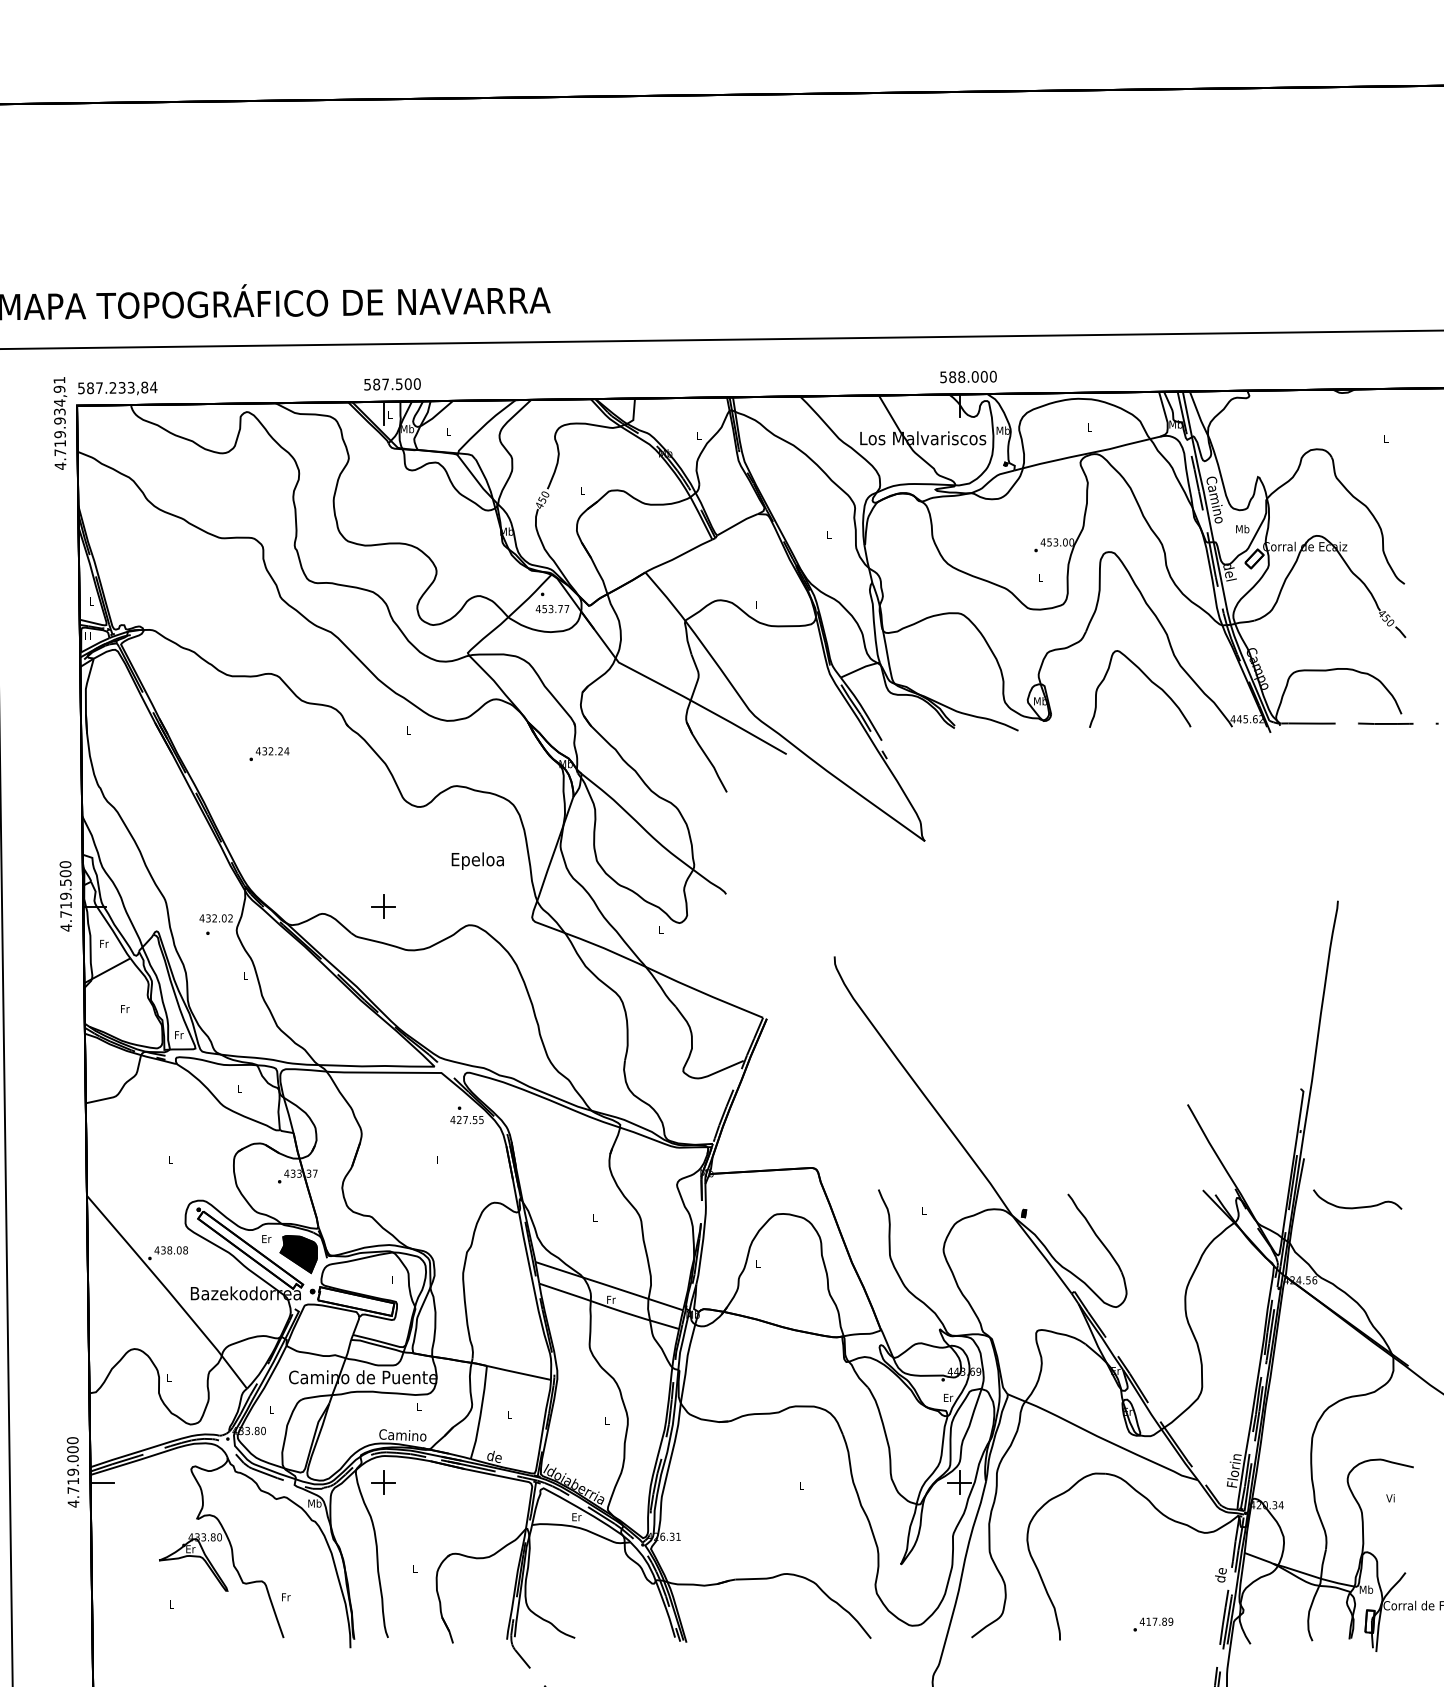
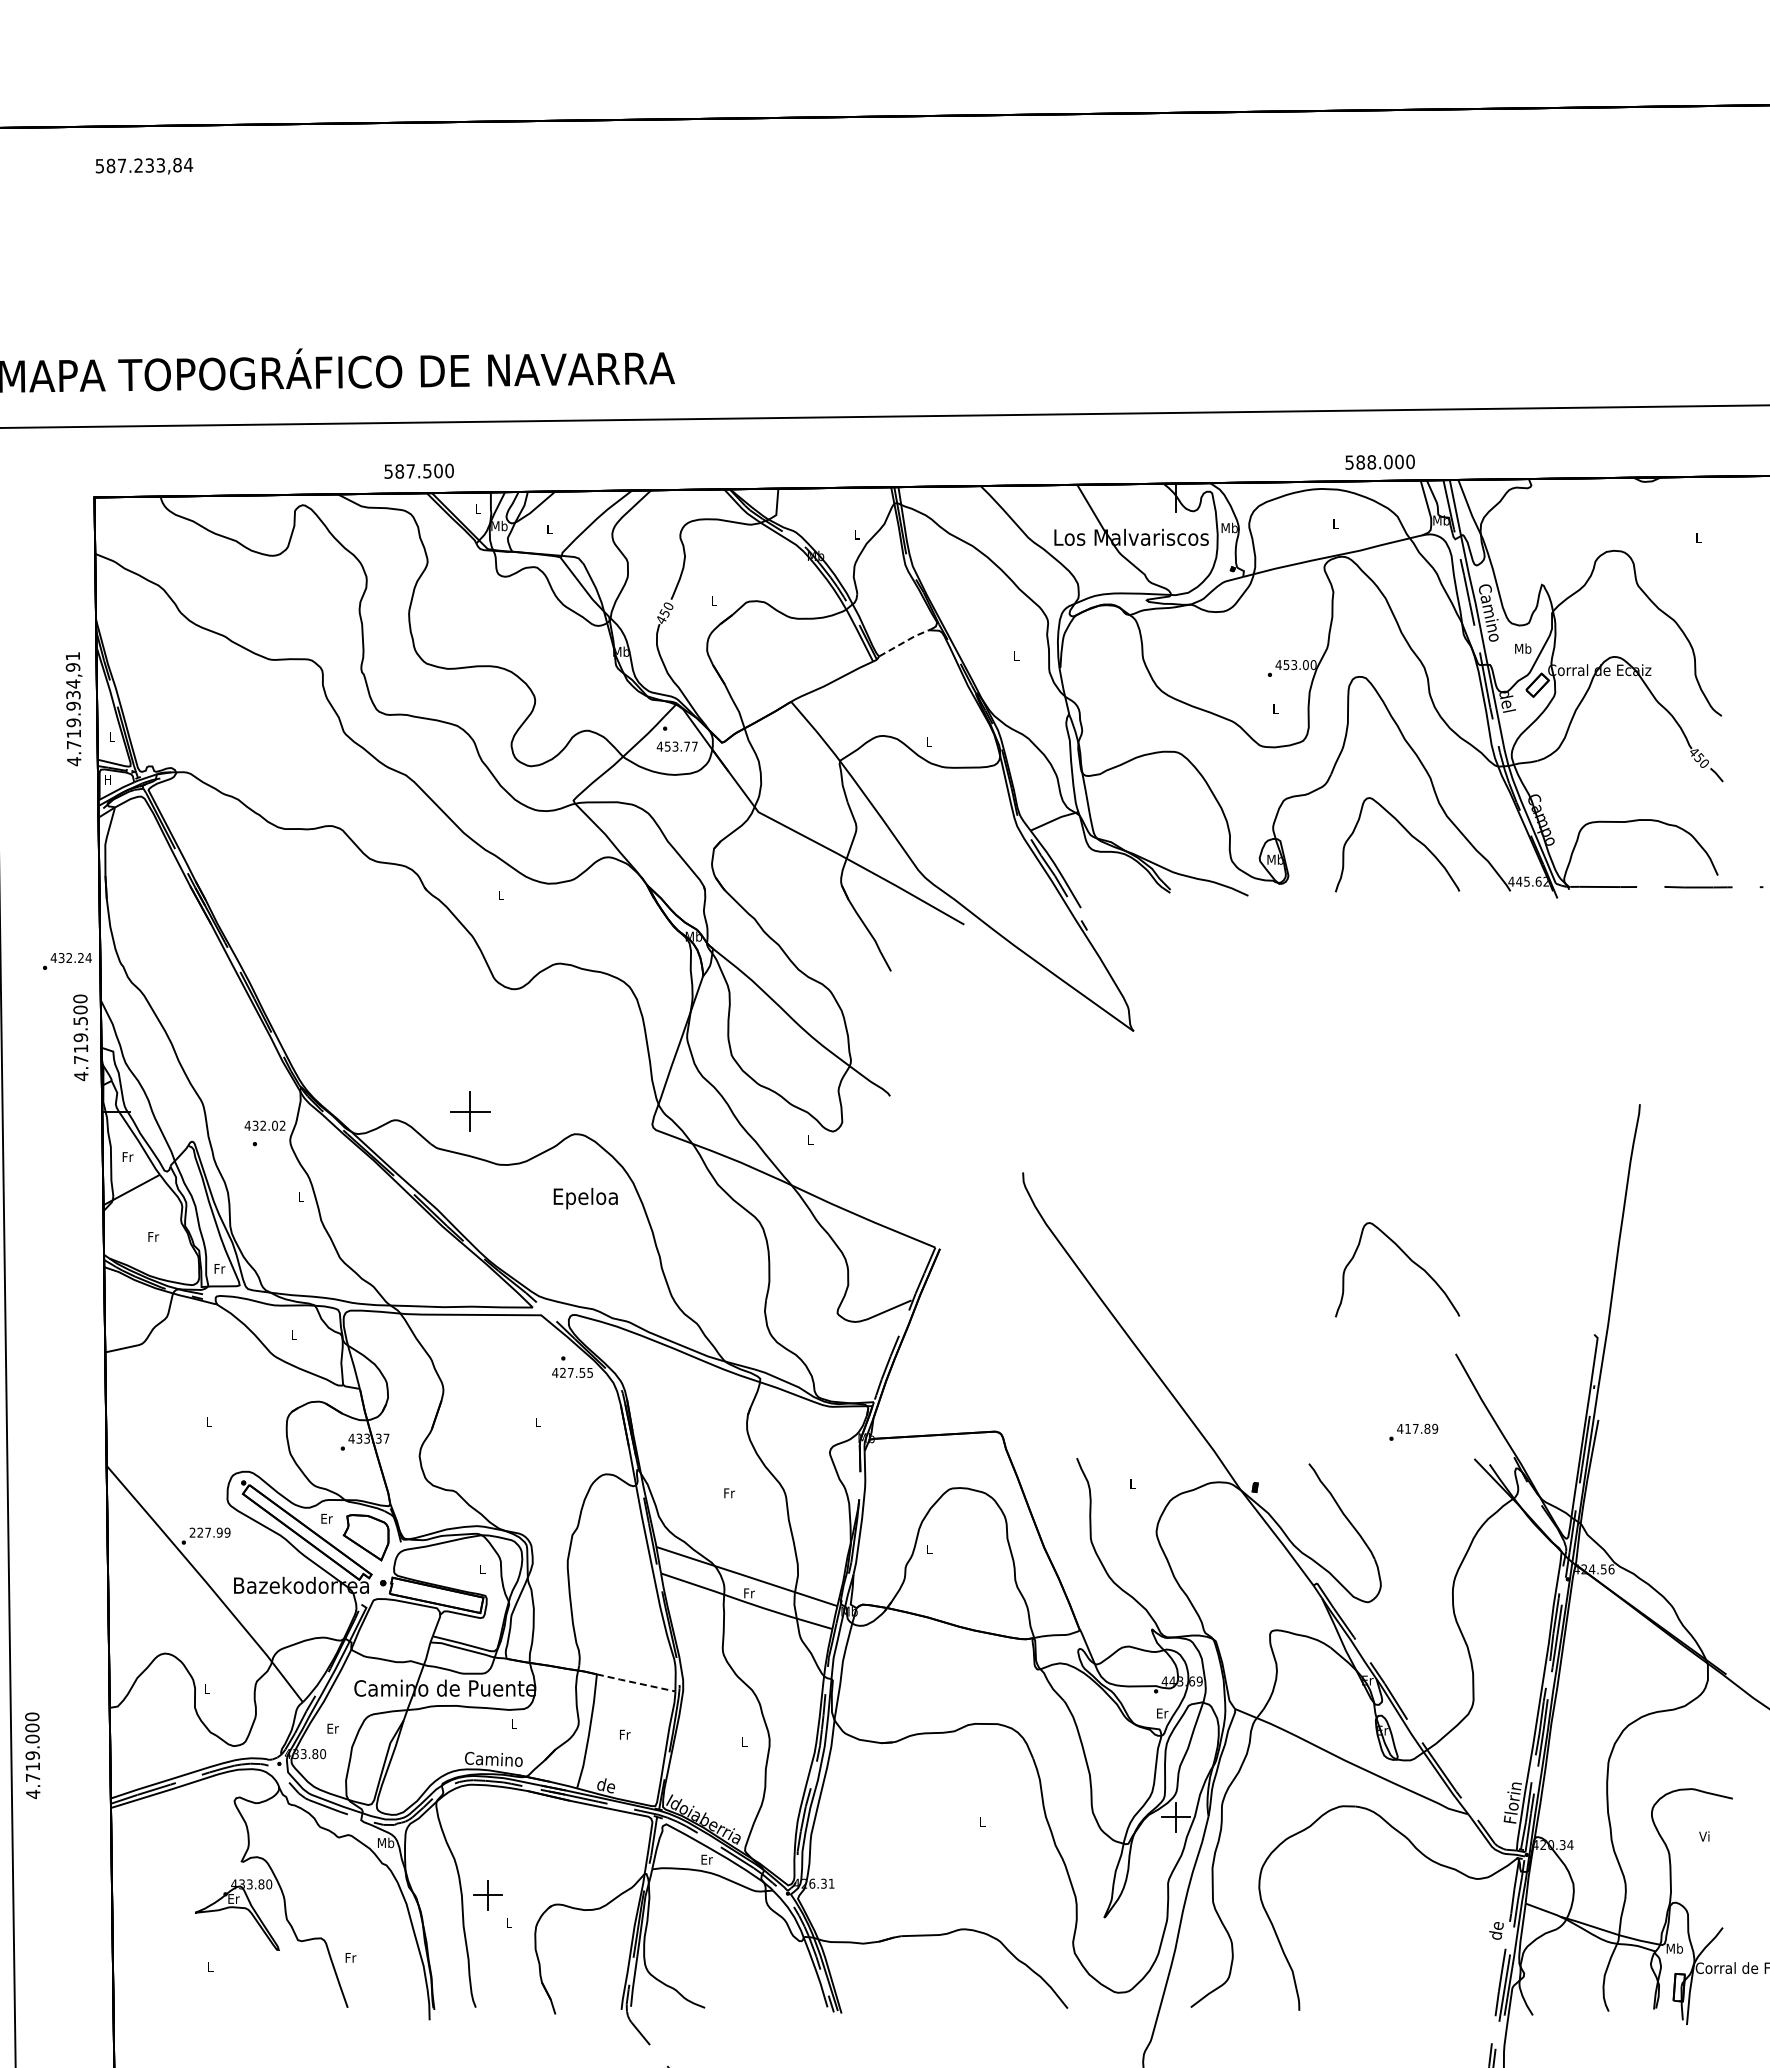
text: (967, 376) -> (1379, 461), moved
text: (391, 383) -> (418, 470), moved
text: (117, 388) -> (144, 166), moved
line: (383, 413) -> (470, 506), removed
text: (59, 423) -> (73, 709), moved
line: (737, 524) -> (904, 642), solid -> dashed
text: (269, 754) -> (67, 961), moved
text: (477, 861) -> (585, 1198), moved
text: (65, 896) -> (80, 1037), moved
part: (382, 906) -> (469, 1111), size x1.4
curve: (1149, 1026) -> (1408, 1258), added
curve: (1357, 1206) -> (1663, 1479), removed
text: (595, 1218) -> (729, 1493), L -> Fr
text: (170, 1250) -> (209, 1532), 438.08 -> 227.99
fill: (298, 1254) -> (366, 1537), removed
line: (518, 1372) -> (635, 1682), solid -> dashed
text: (271, 1410) -> (332, 1728), L -> Er
text: (510, 1415) -> (625, 1734), L -> Fr
text: (72, 1472) -> (32, 1755), moved
line: (102, 1482) -> (125, 1817), removed
part: (382, 1482) -> (487, 1895), moved
text: (1153, 1623) -> (1413, 1431), moved

